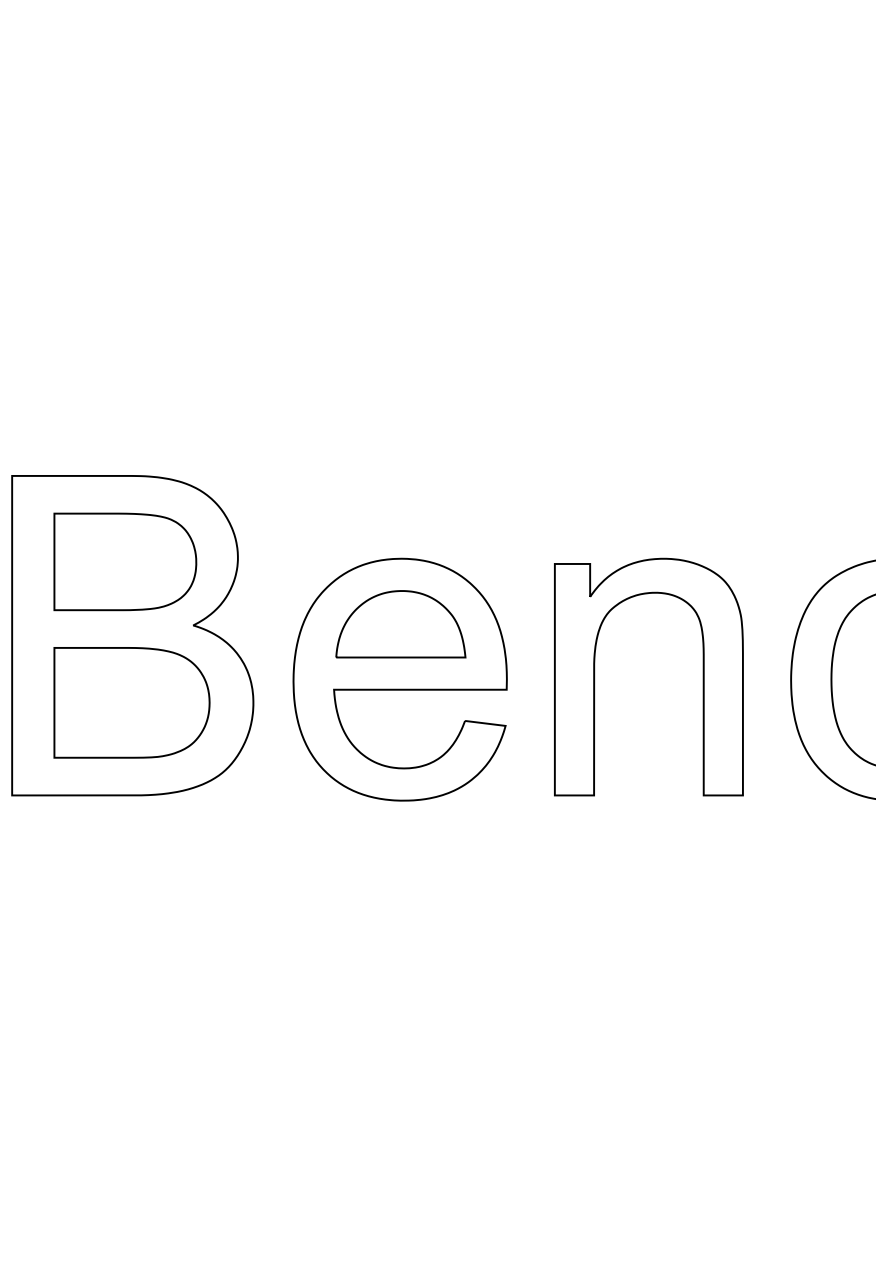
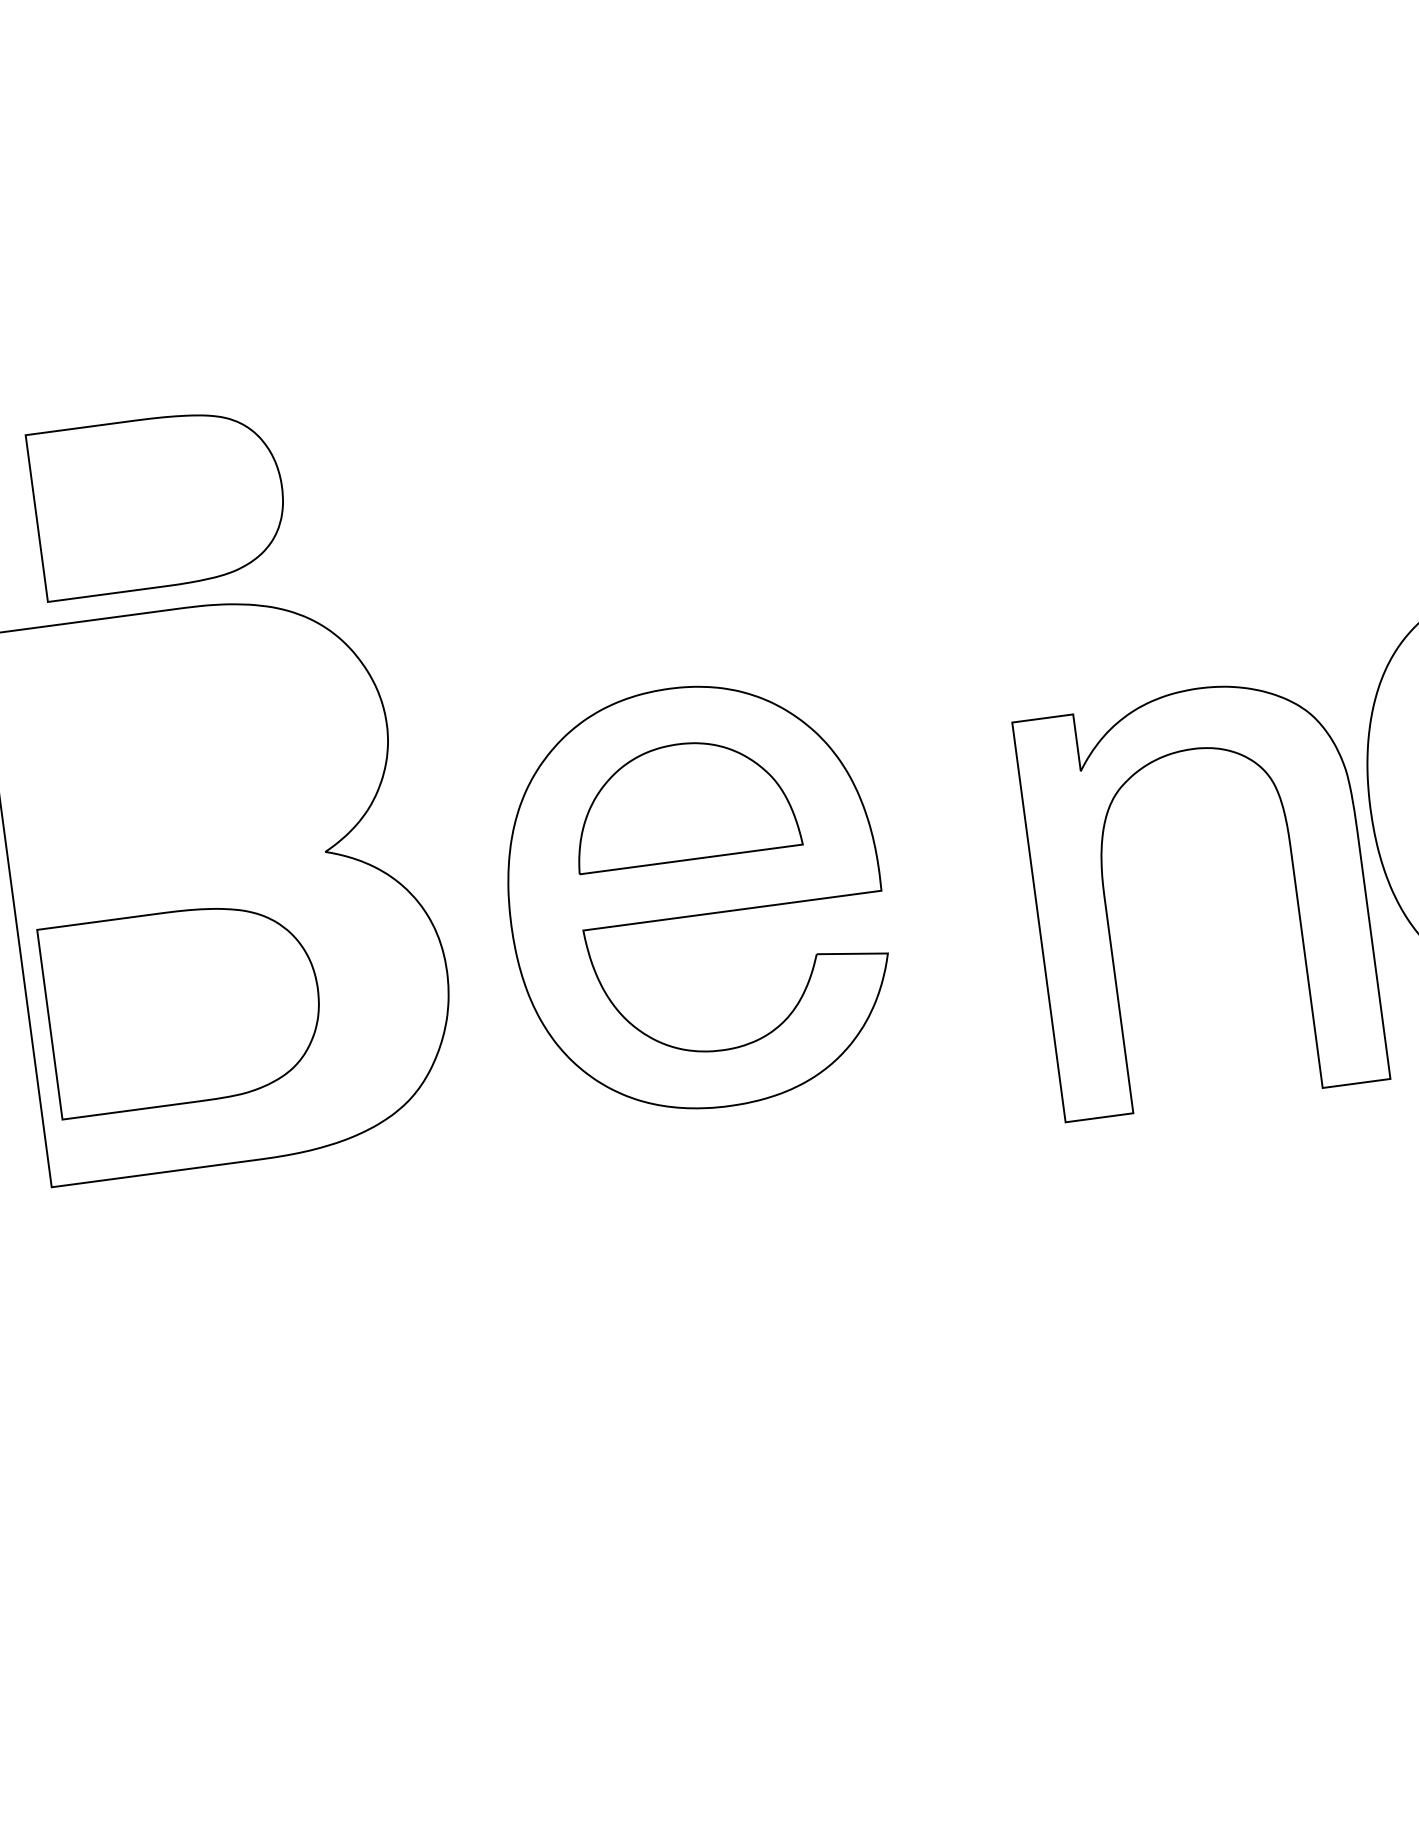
part: (125, 561) -> (159, 501), moved
part: (595, 676) -> (1108, 907), moved
part: (131, 702) -> (182, 1006), moved

